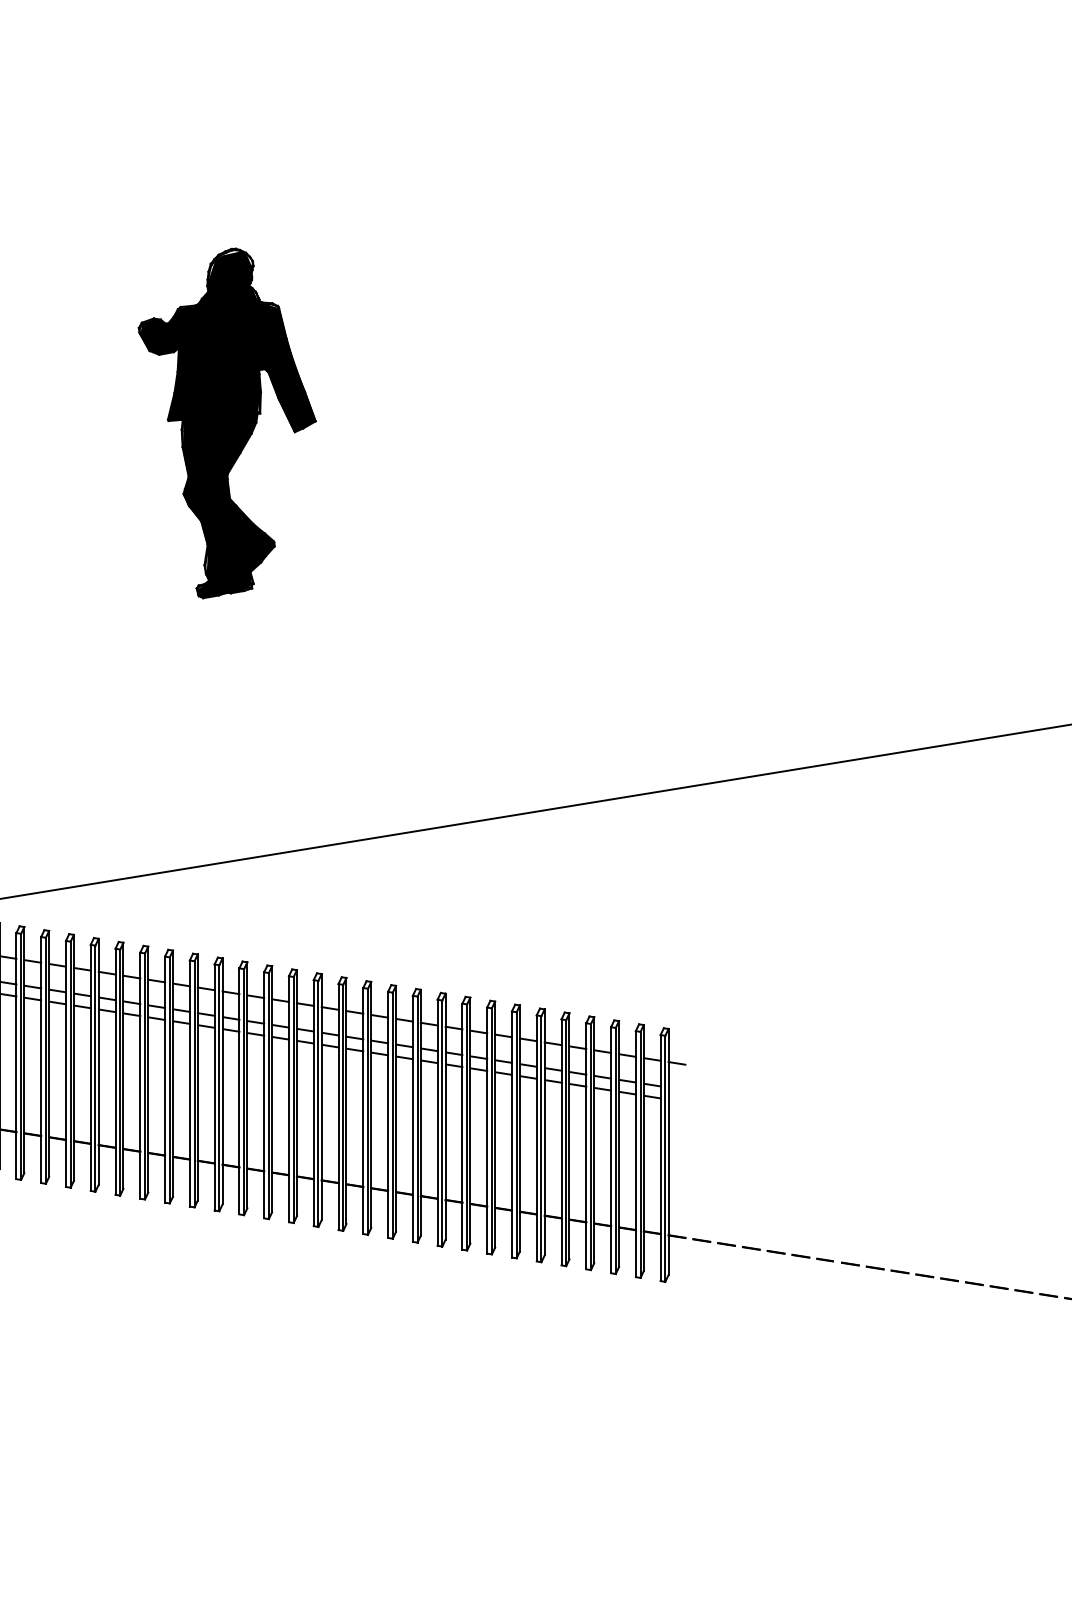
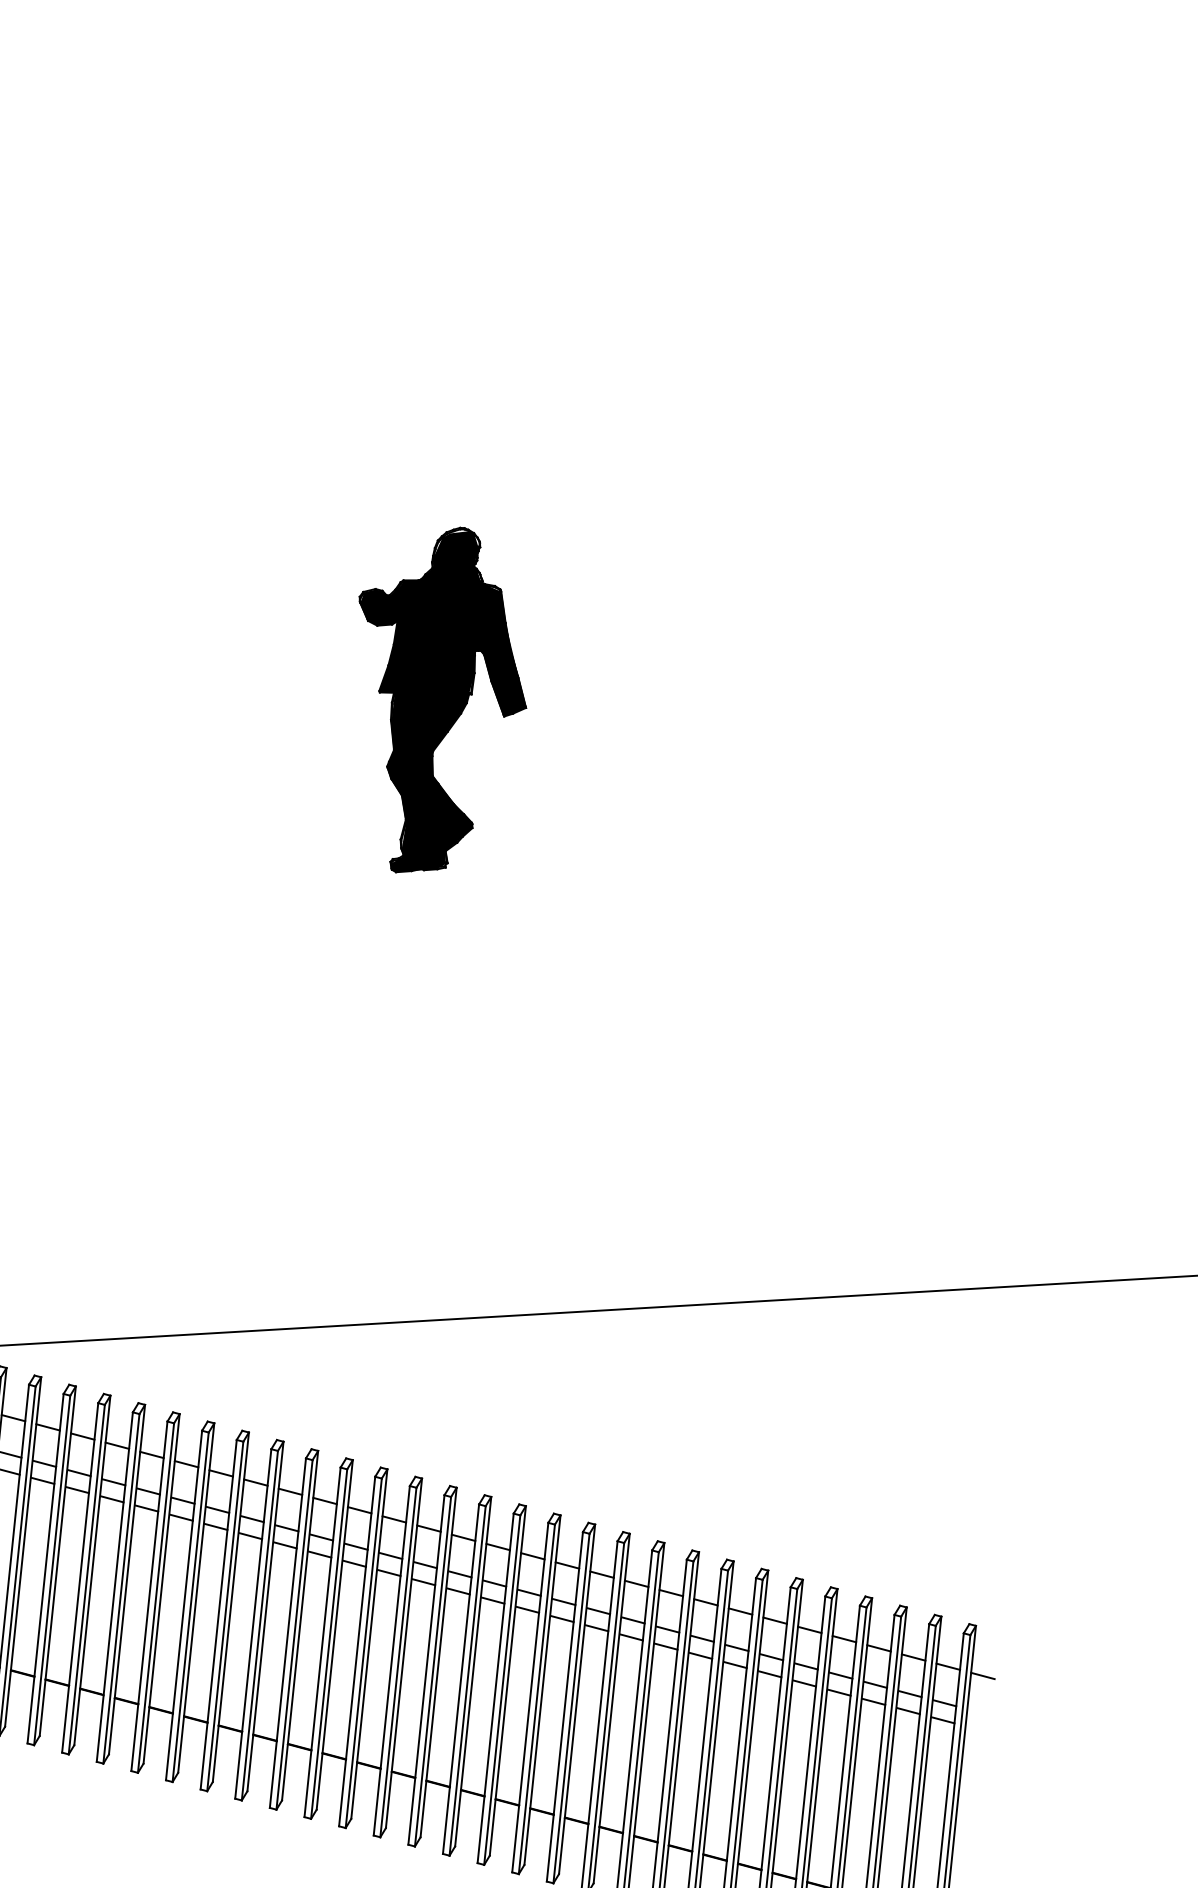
part: (226, 423) -> (436, 700), size x0.7

